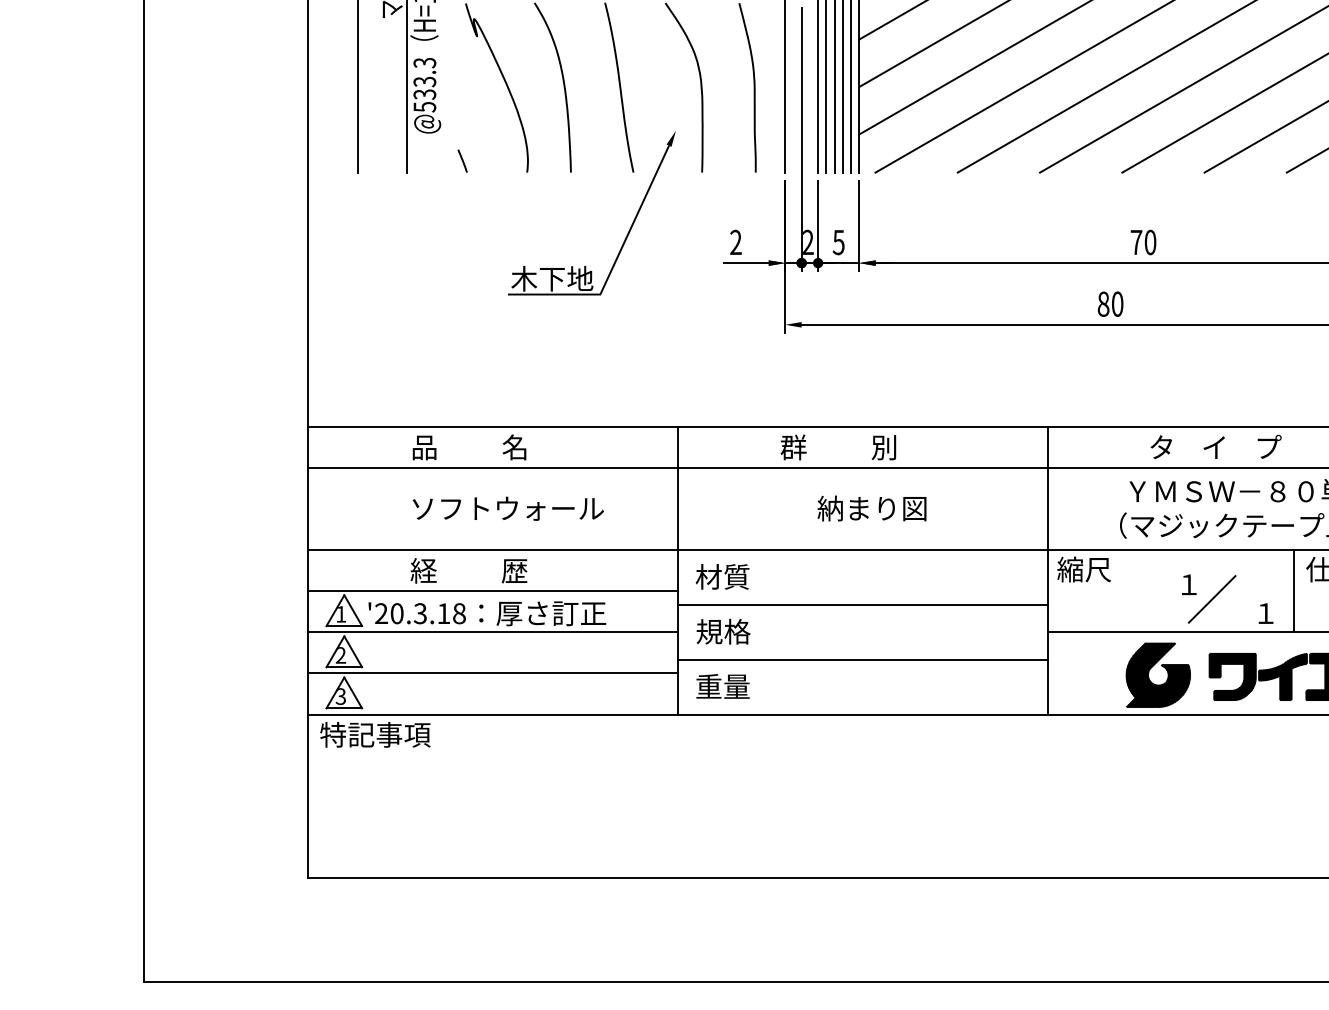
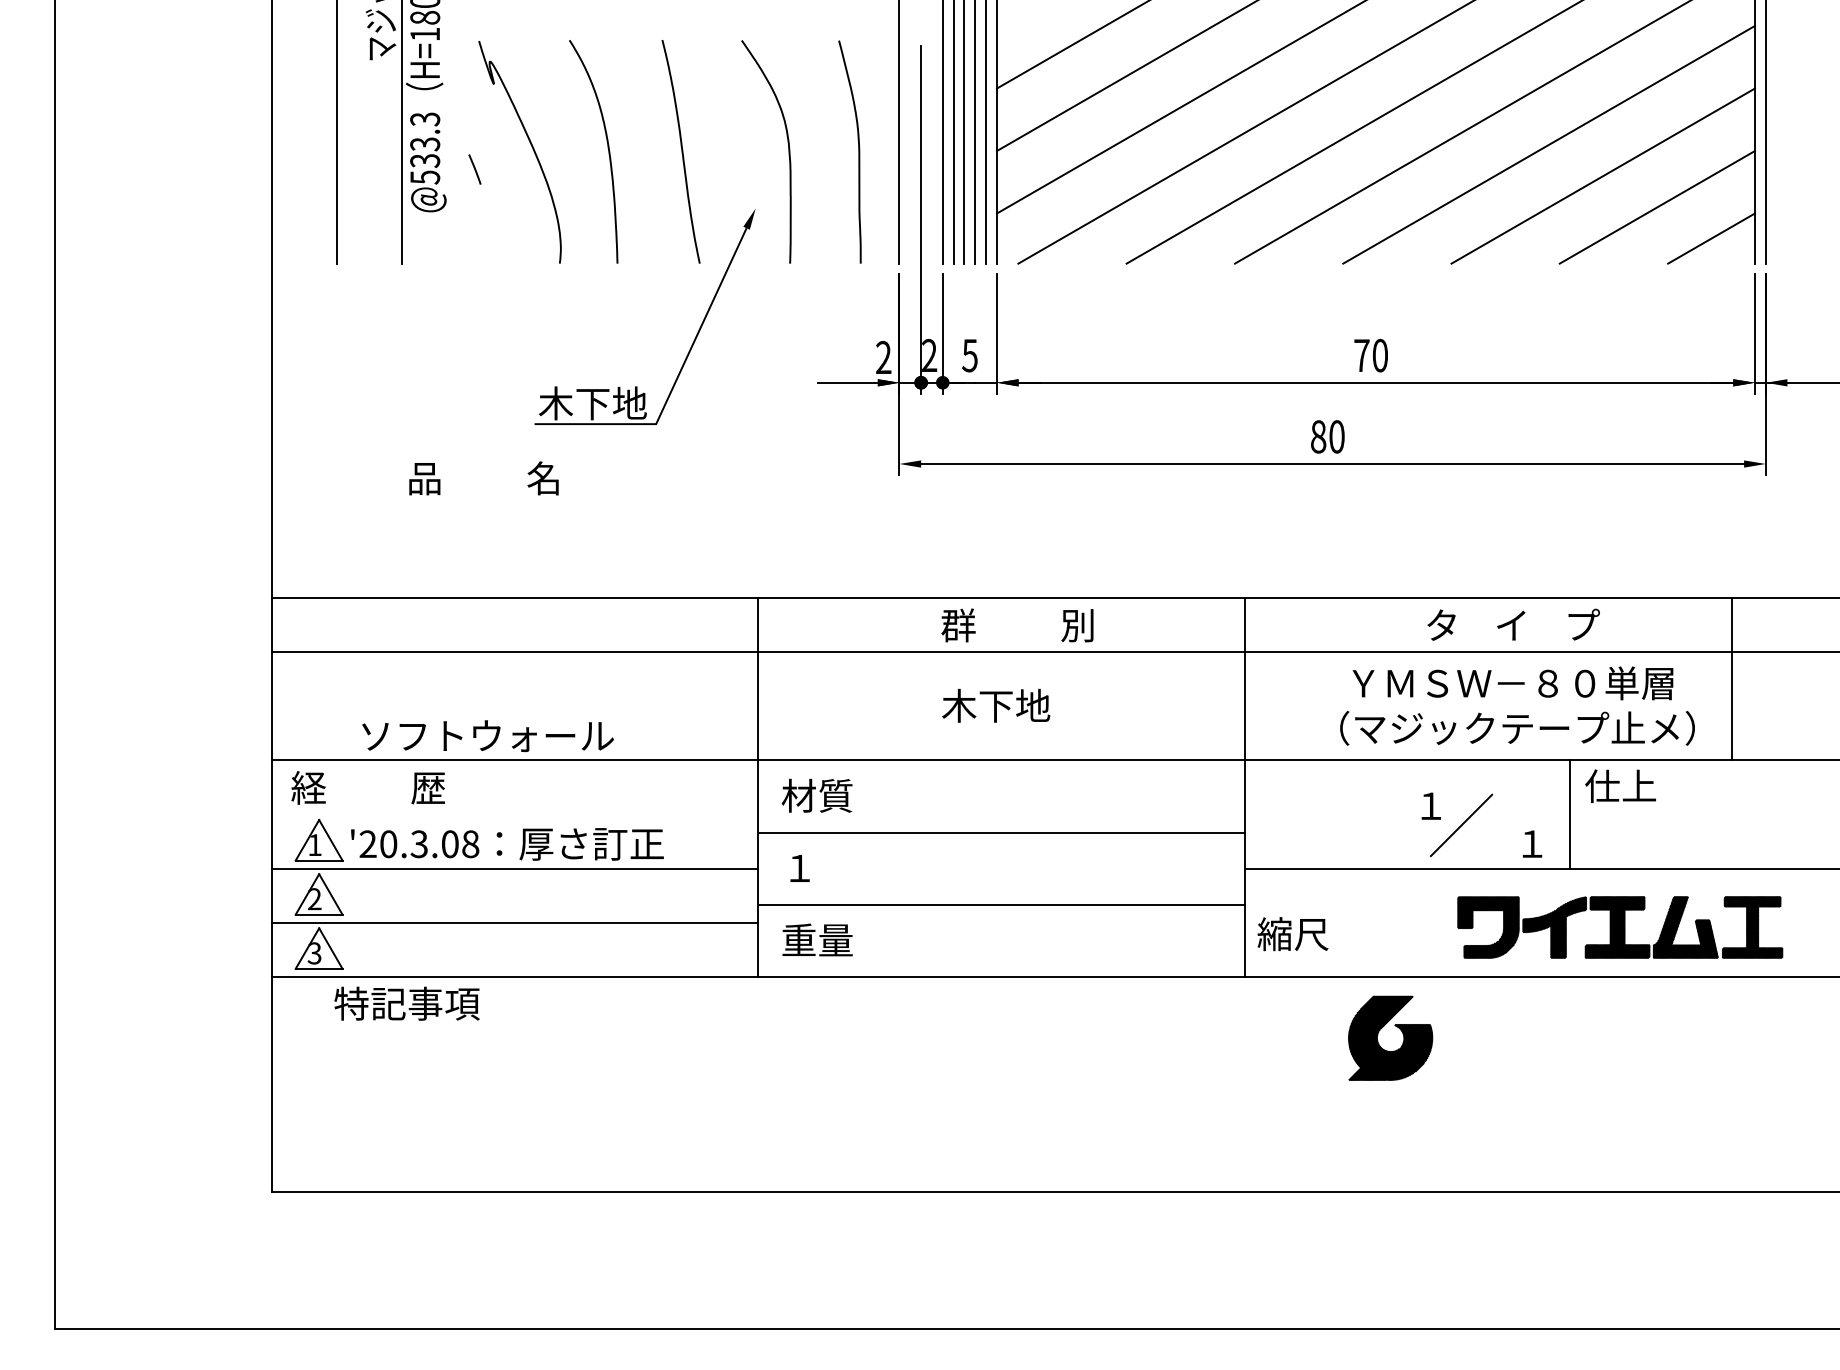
line: (462, 161) -> (474, 169), moved
text: (735, 242) -> (883, 357), moved
text: (1215, 446) -> (1513, 624), moved
text: (469, 447) -> (483, 478), moved
text: (838, 447) -> (1017, 625), moved
text: (871, 508) -> (1013, 705), 納まり図 -> 木下地
text: (507, 509) -> (487, 736), moved
text: (1083, 569) -> (1292, 934), moved
text: (468, 570) -> (367, 787), moved
line: (492, 591) -> (514, 814), removed
text: (444, 613) -> (450, 844), '20.3.18 -> '20.3.08
text: (723, 631) -> (818, 867), 規格 -> １
part: (1152, 667) -> (1382, 1028), moved
text: (374, 734) -> (406, 1003), moved

